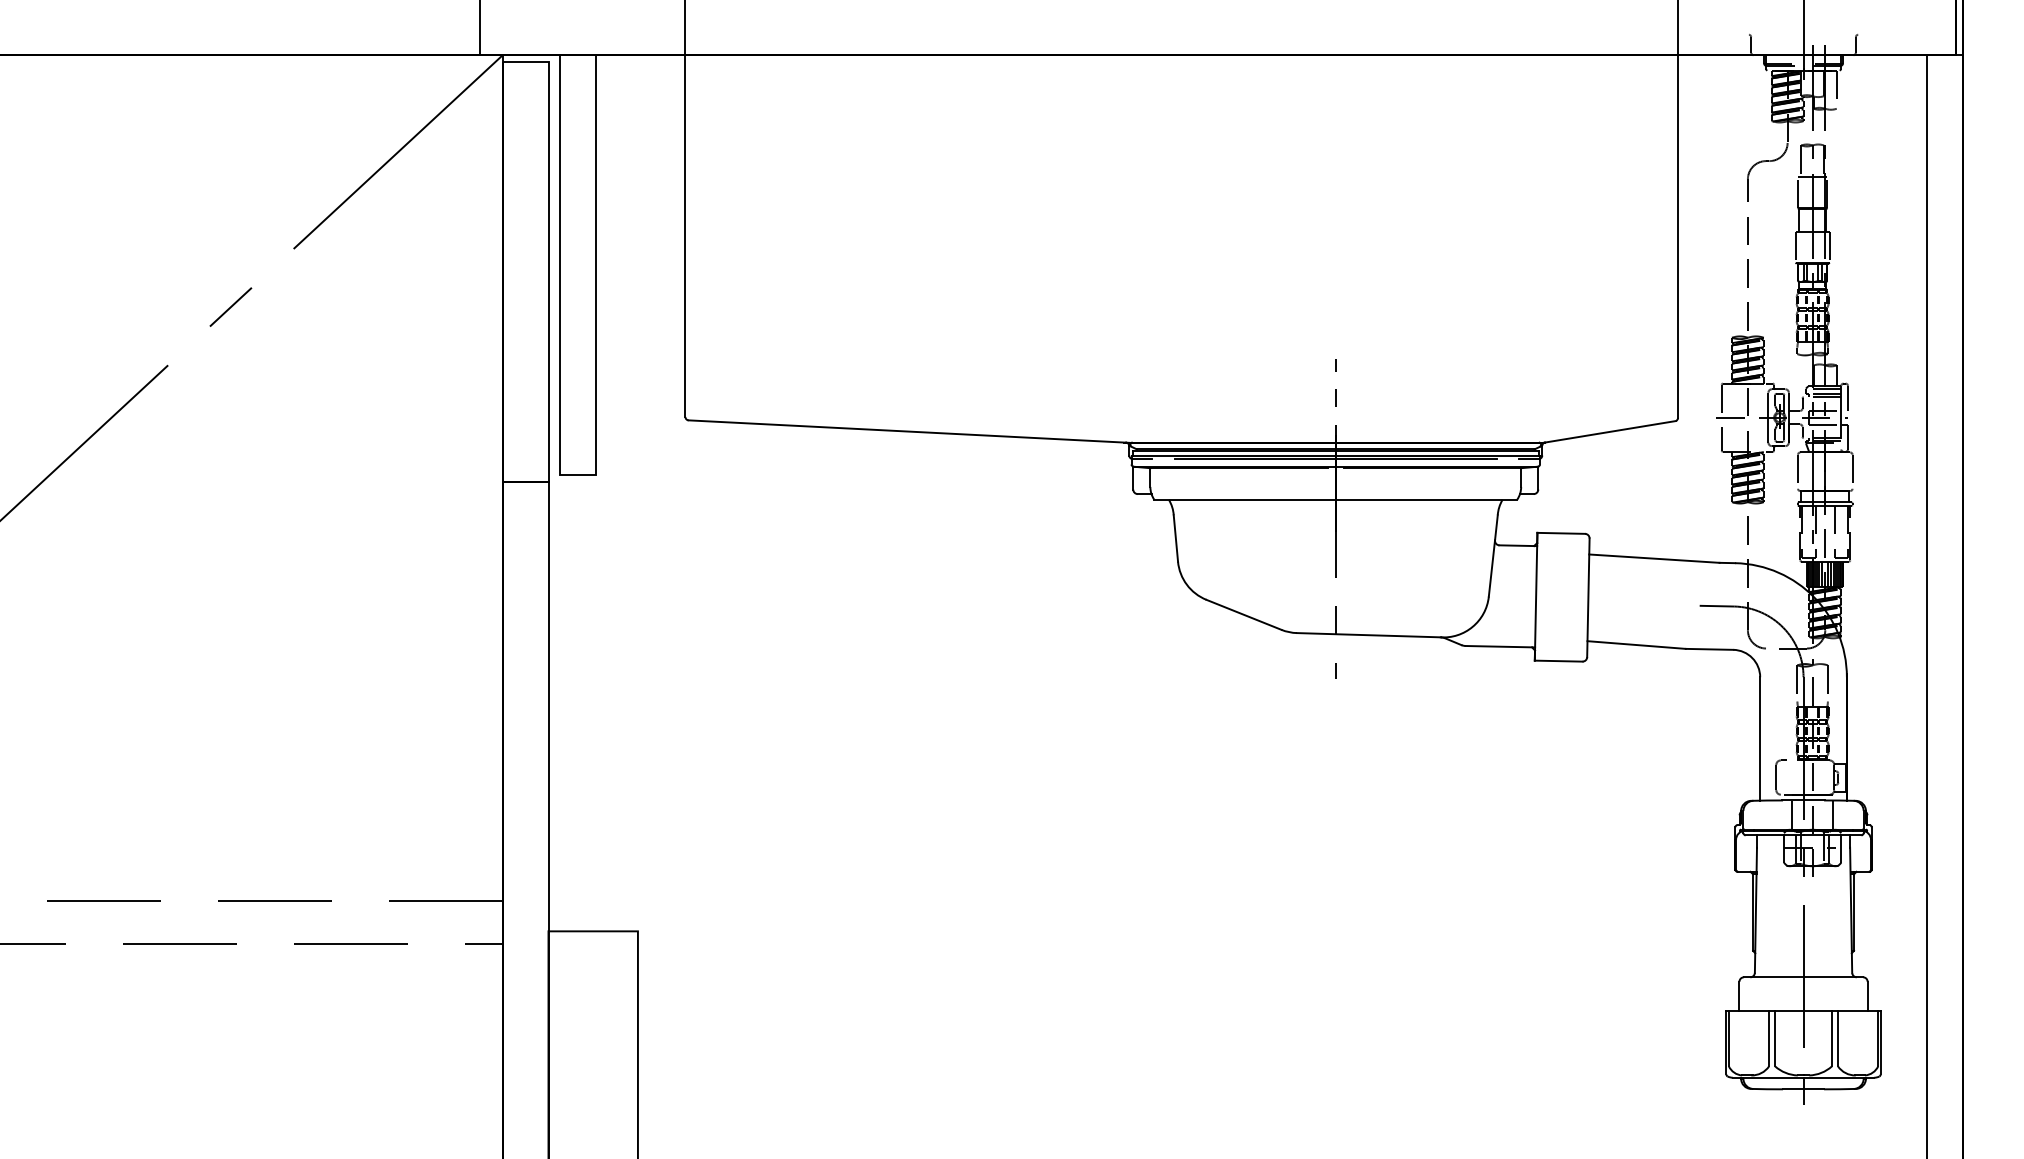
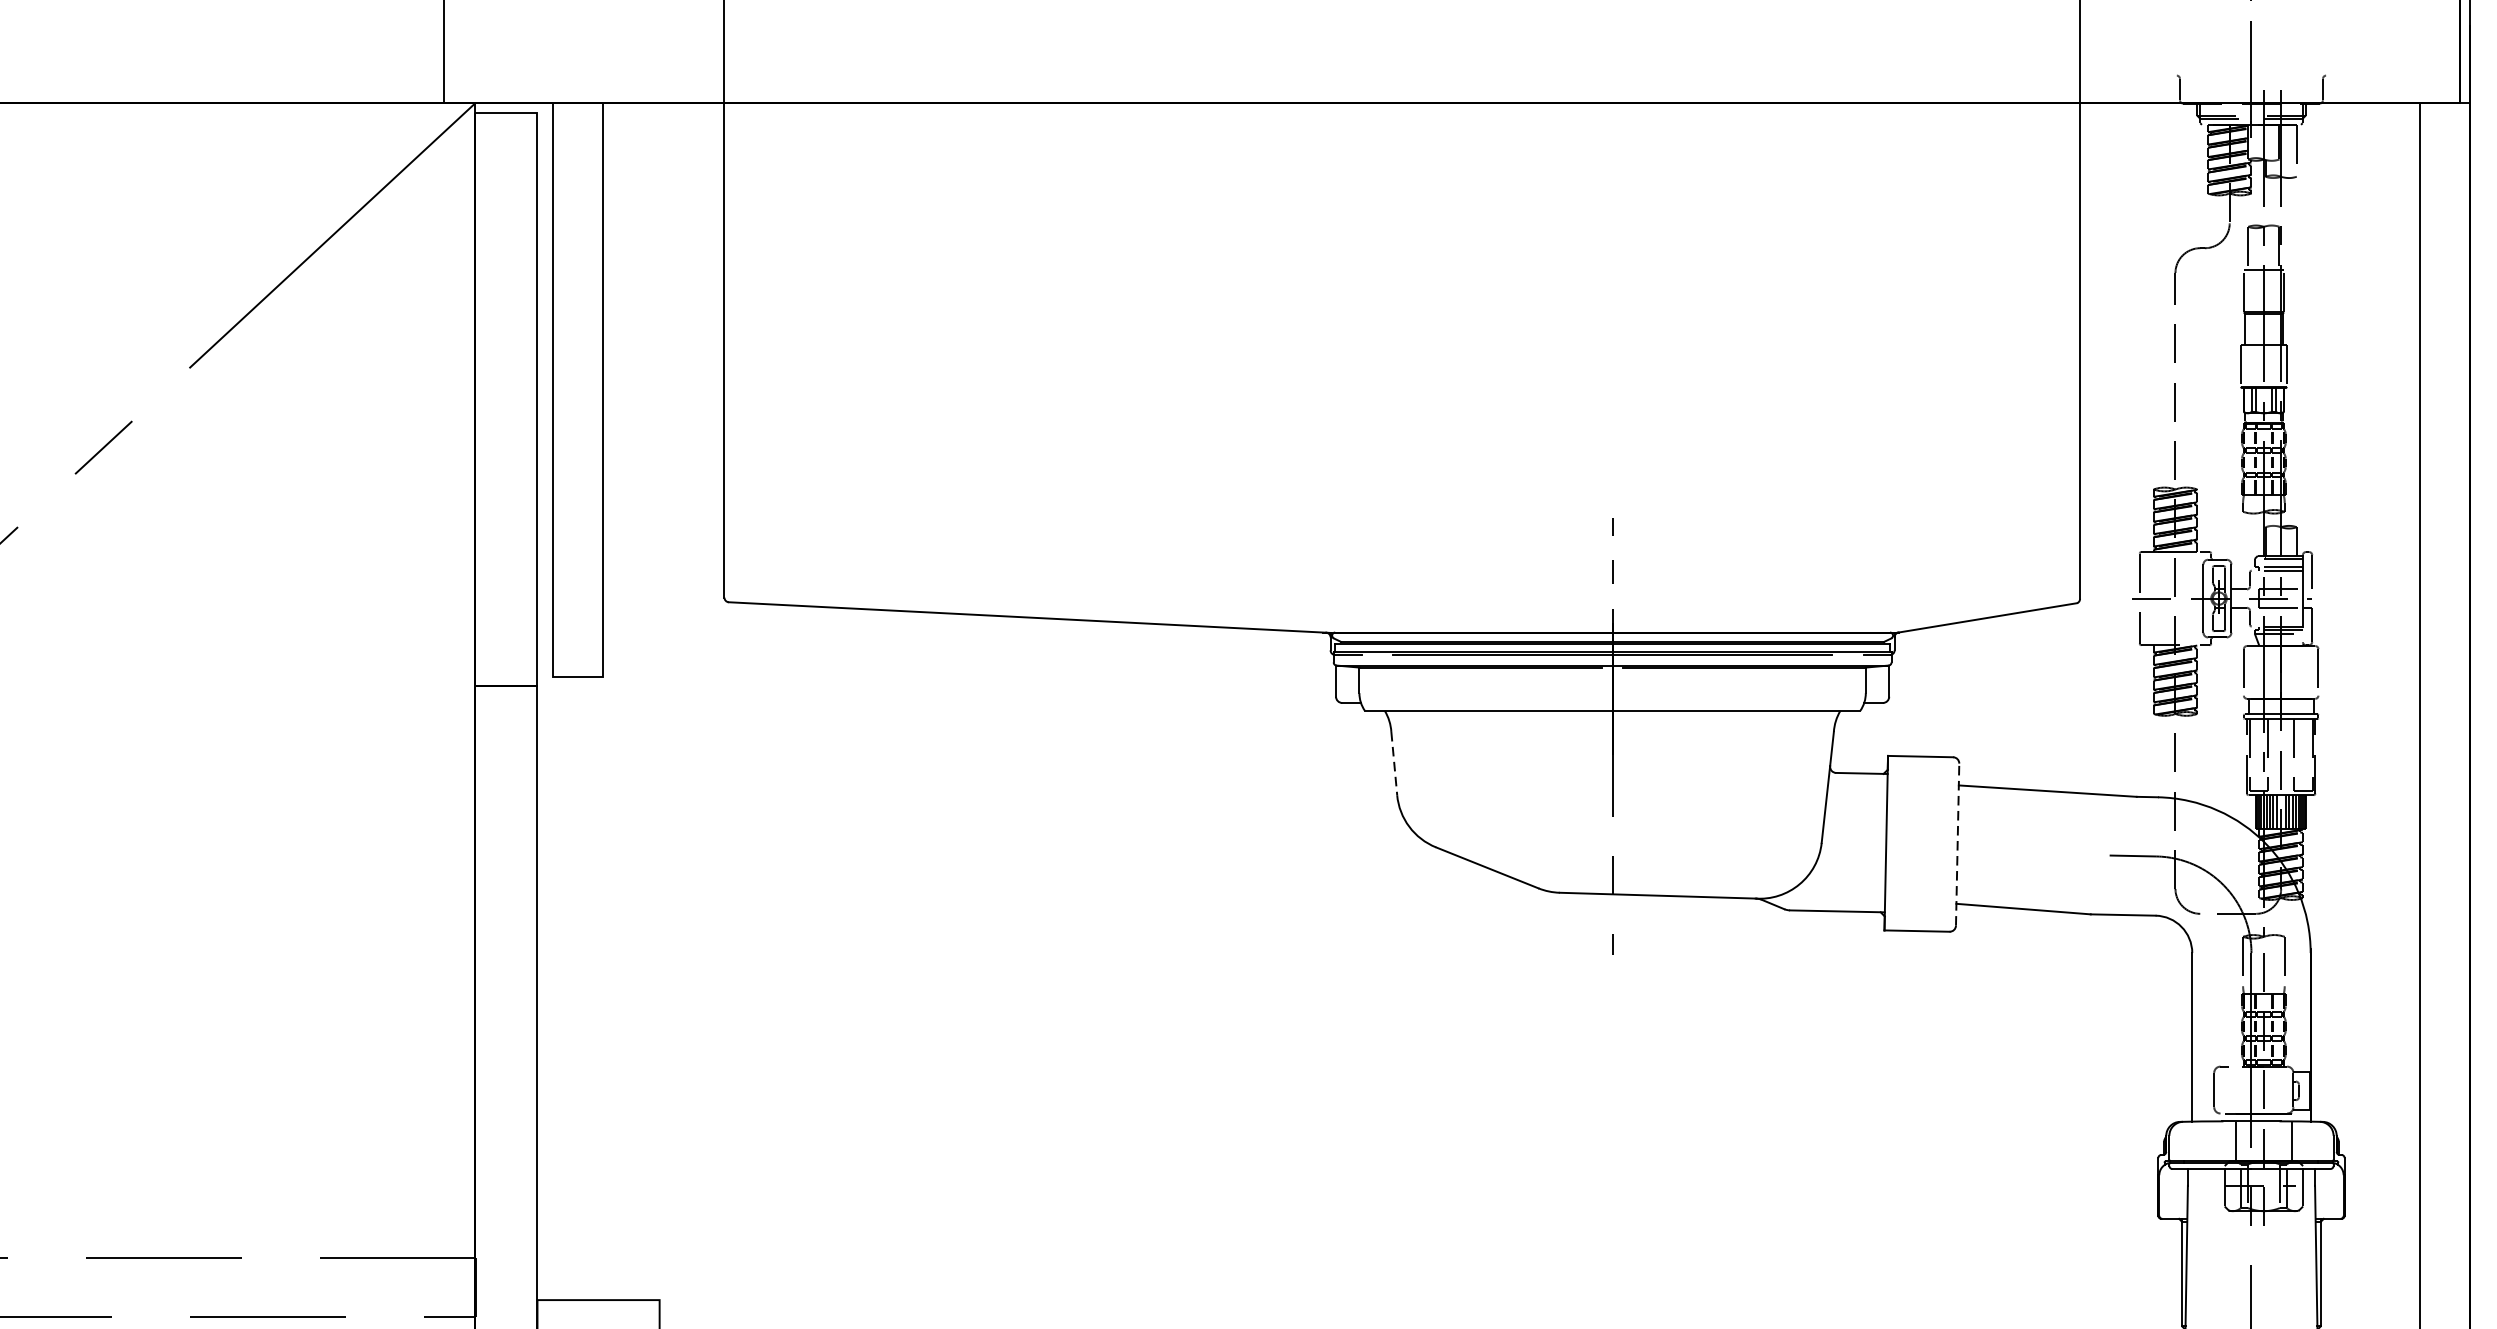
line: (1175, 539) -> (1393, 764), solid -> dashed
line: (1588, 597) -> (1957, 844), solid -> dashed

